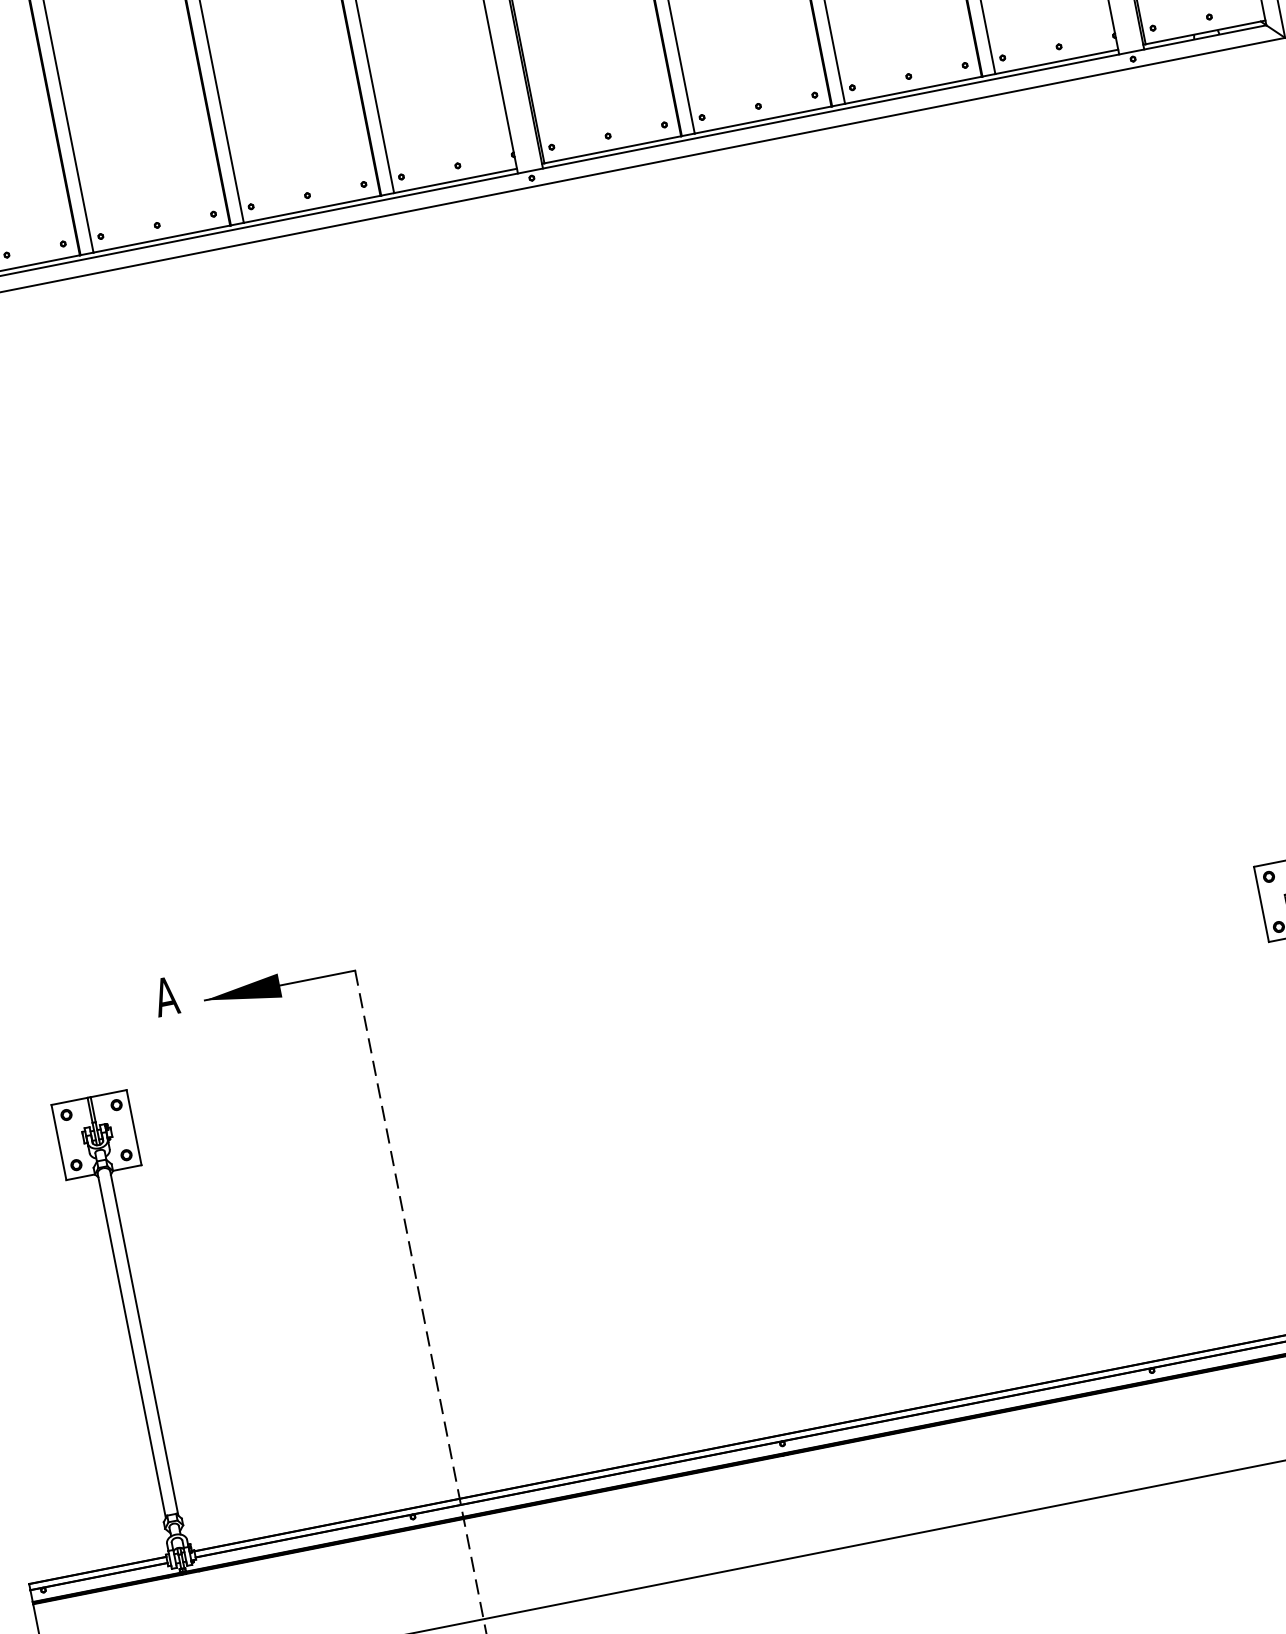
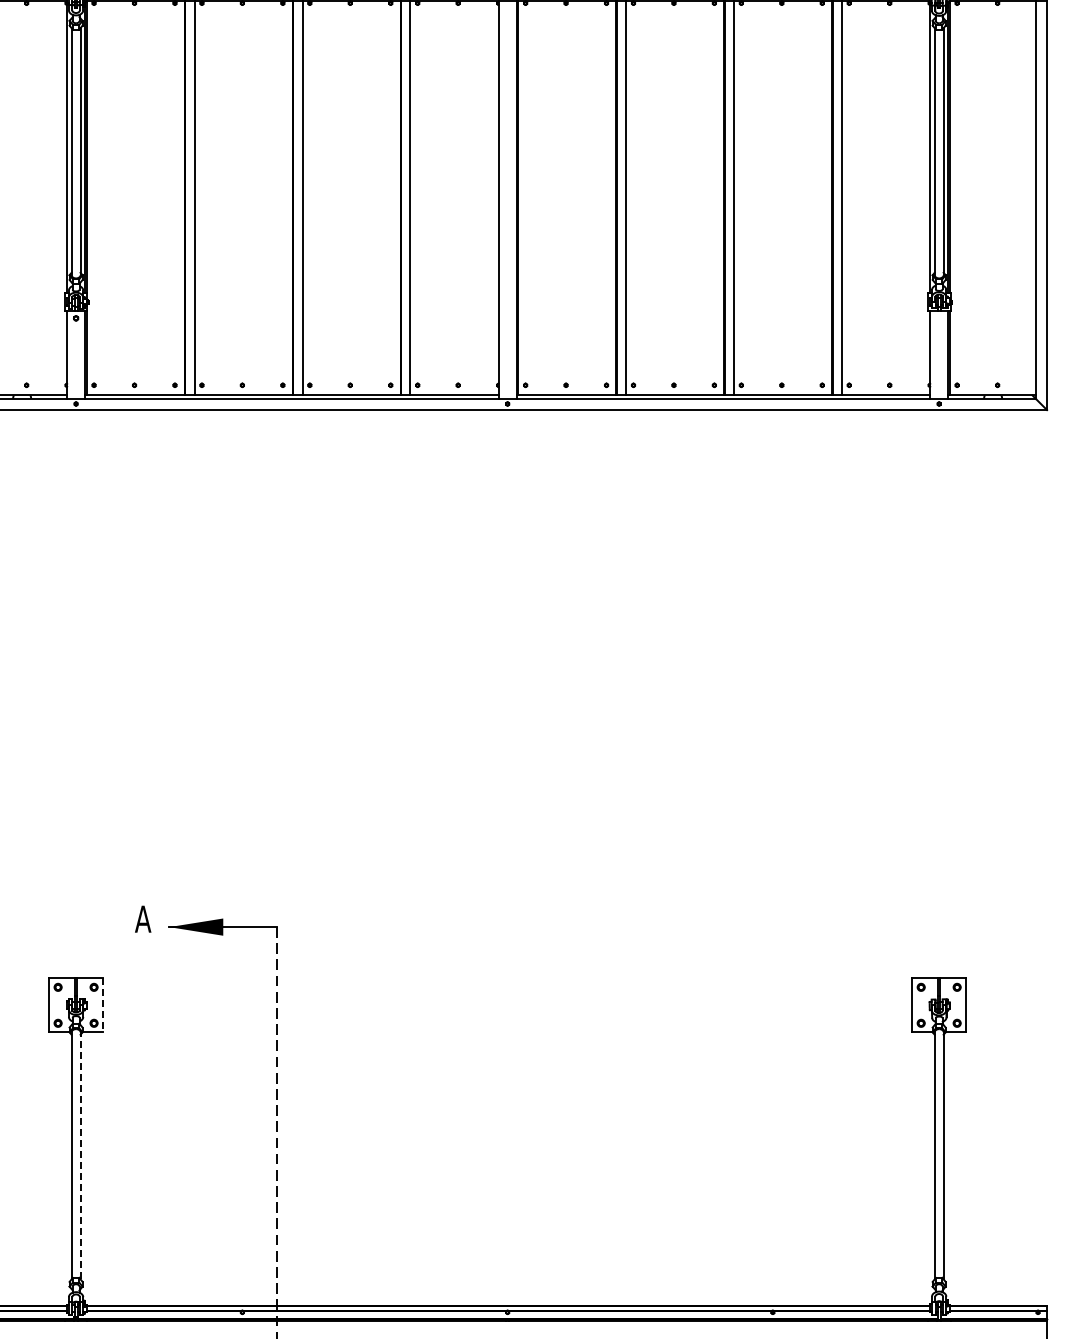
line: (134, 1127) -> (103, 1005), solid -> dashed
line: (144, 1343) -> (80, 1155), solid -> dashed

